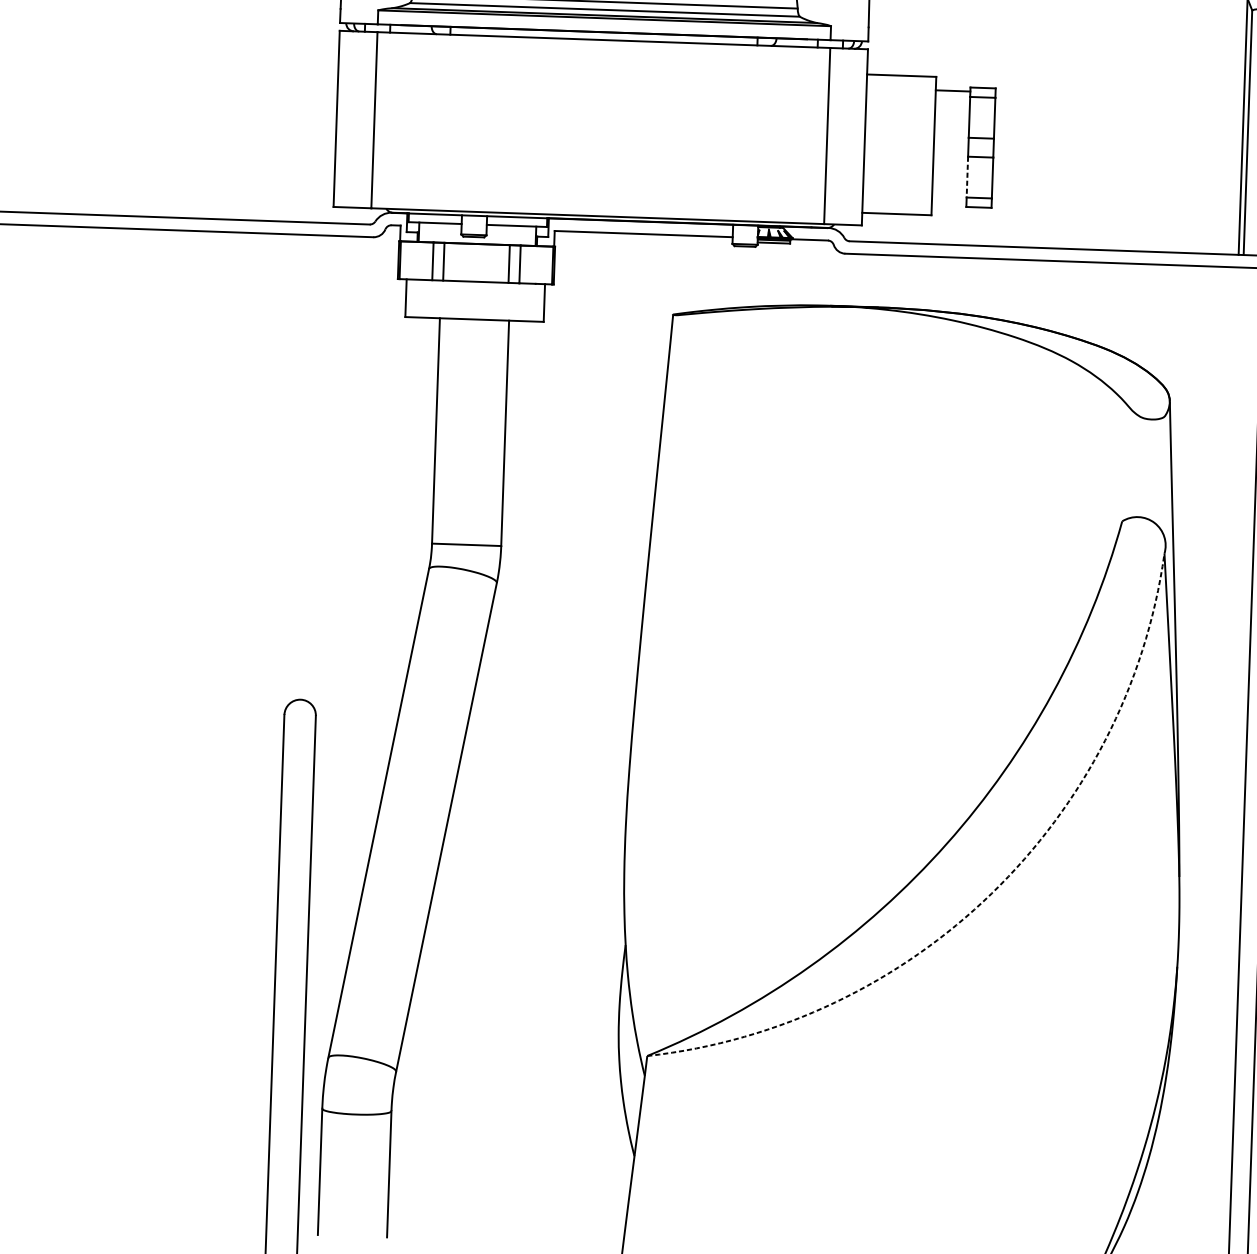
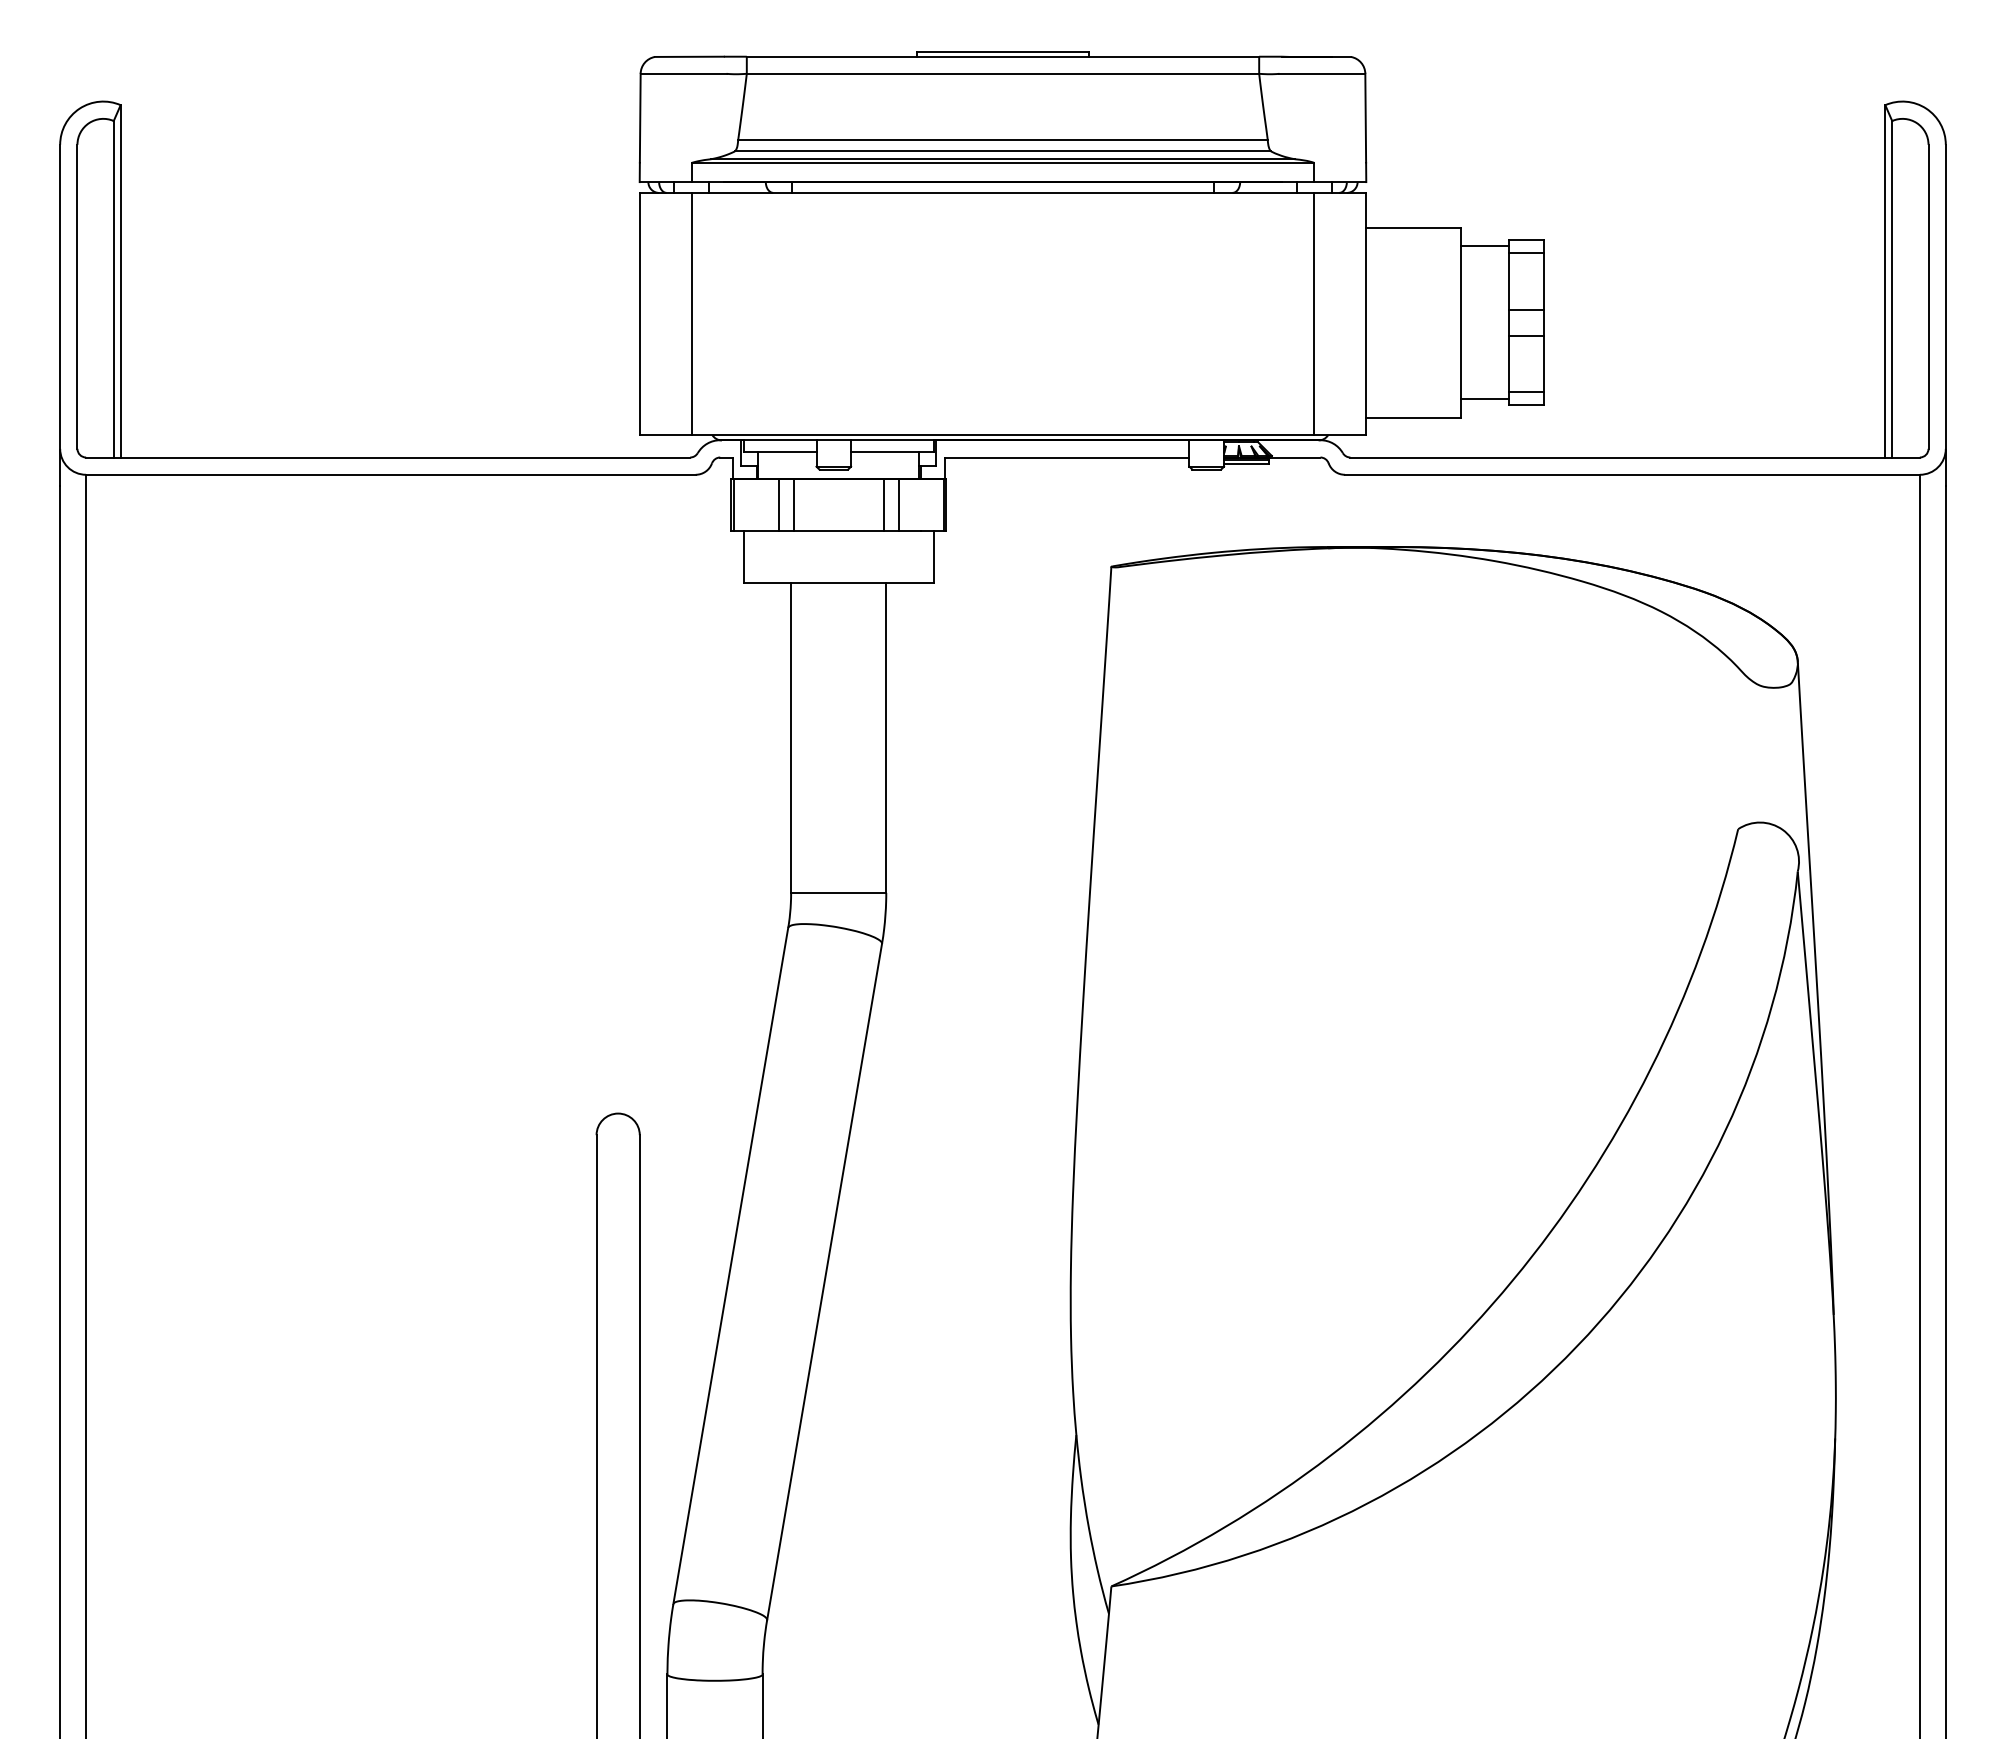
line: (967, 177) -> (1508, 364), dashed -> solid
line: (948, 202) -> (1484, 399), added
arc: (991, 893) -> (1576, 1346), dashed -> solid

